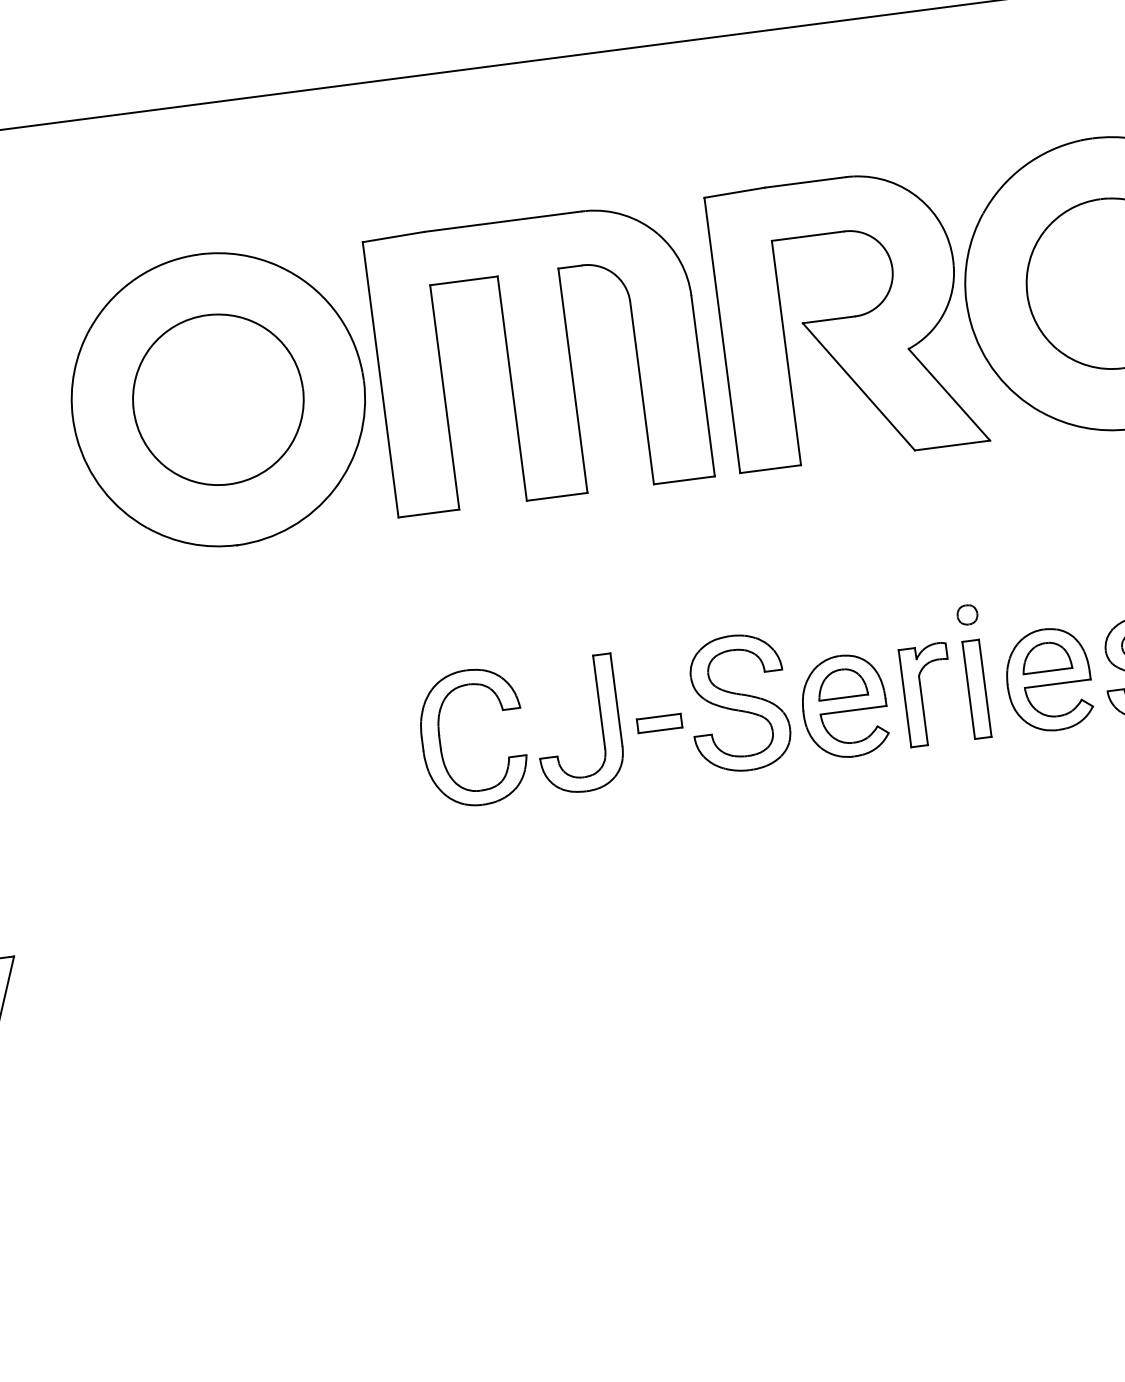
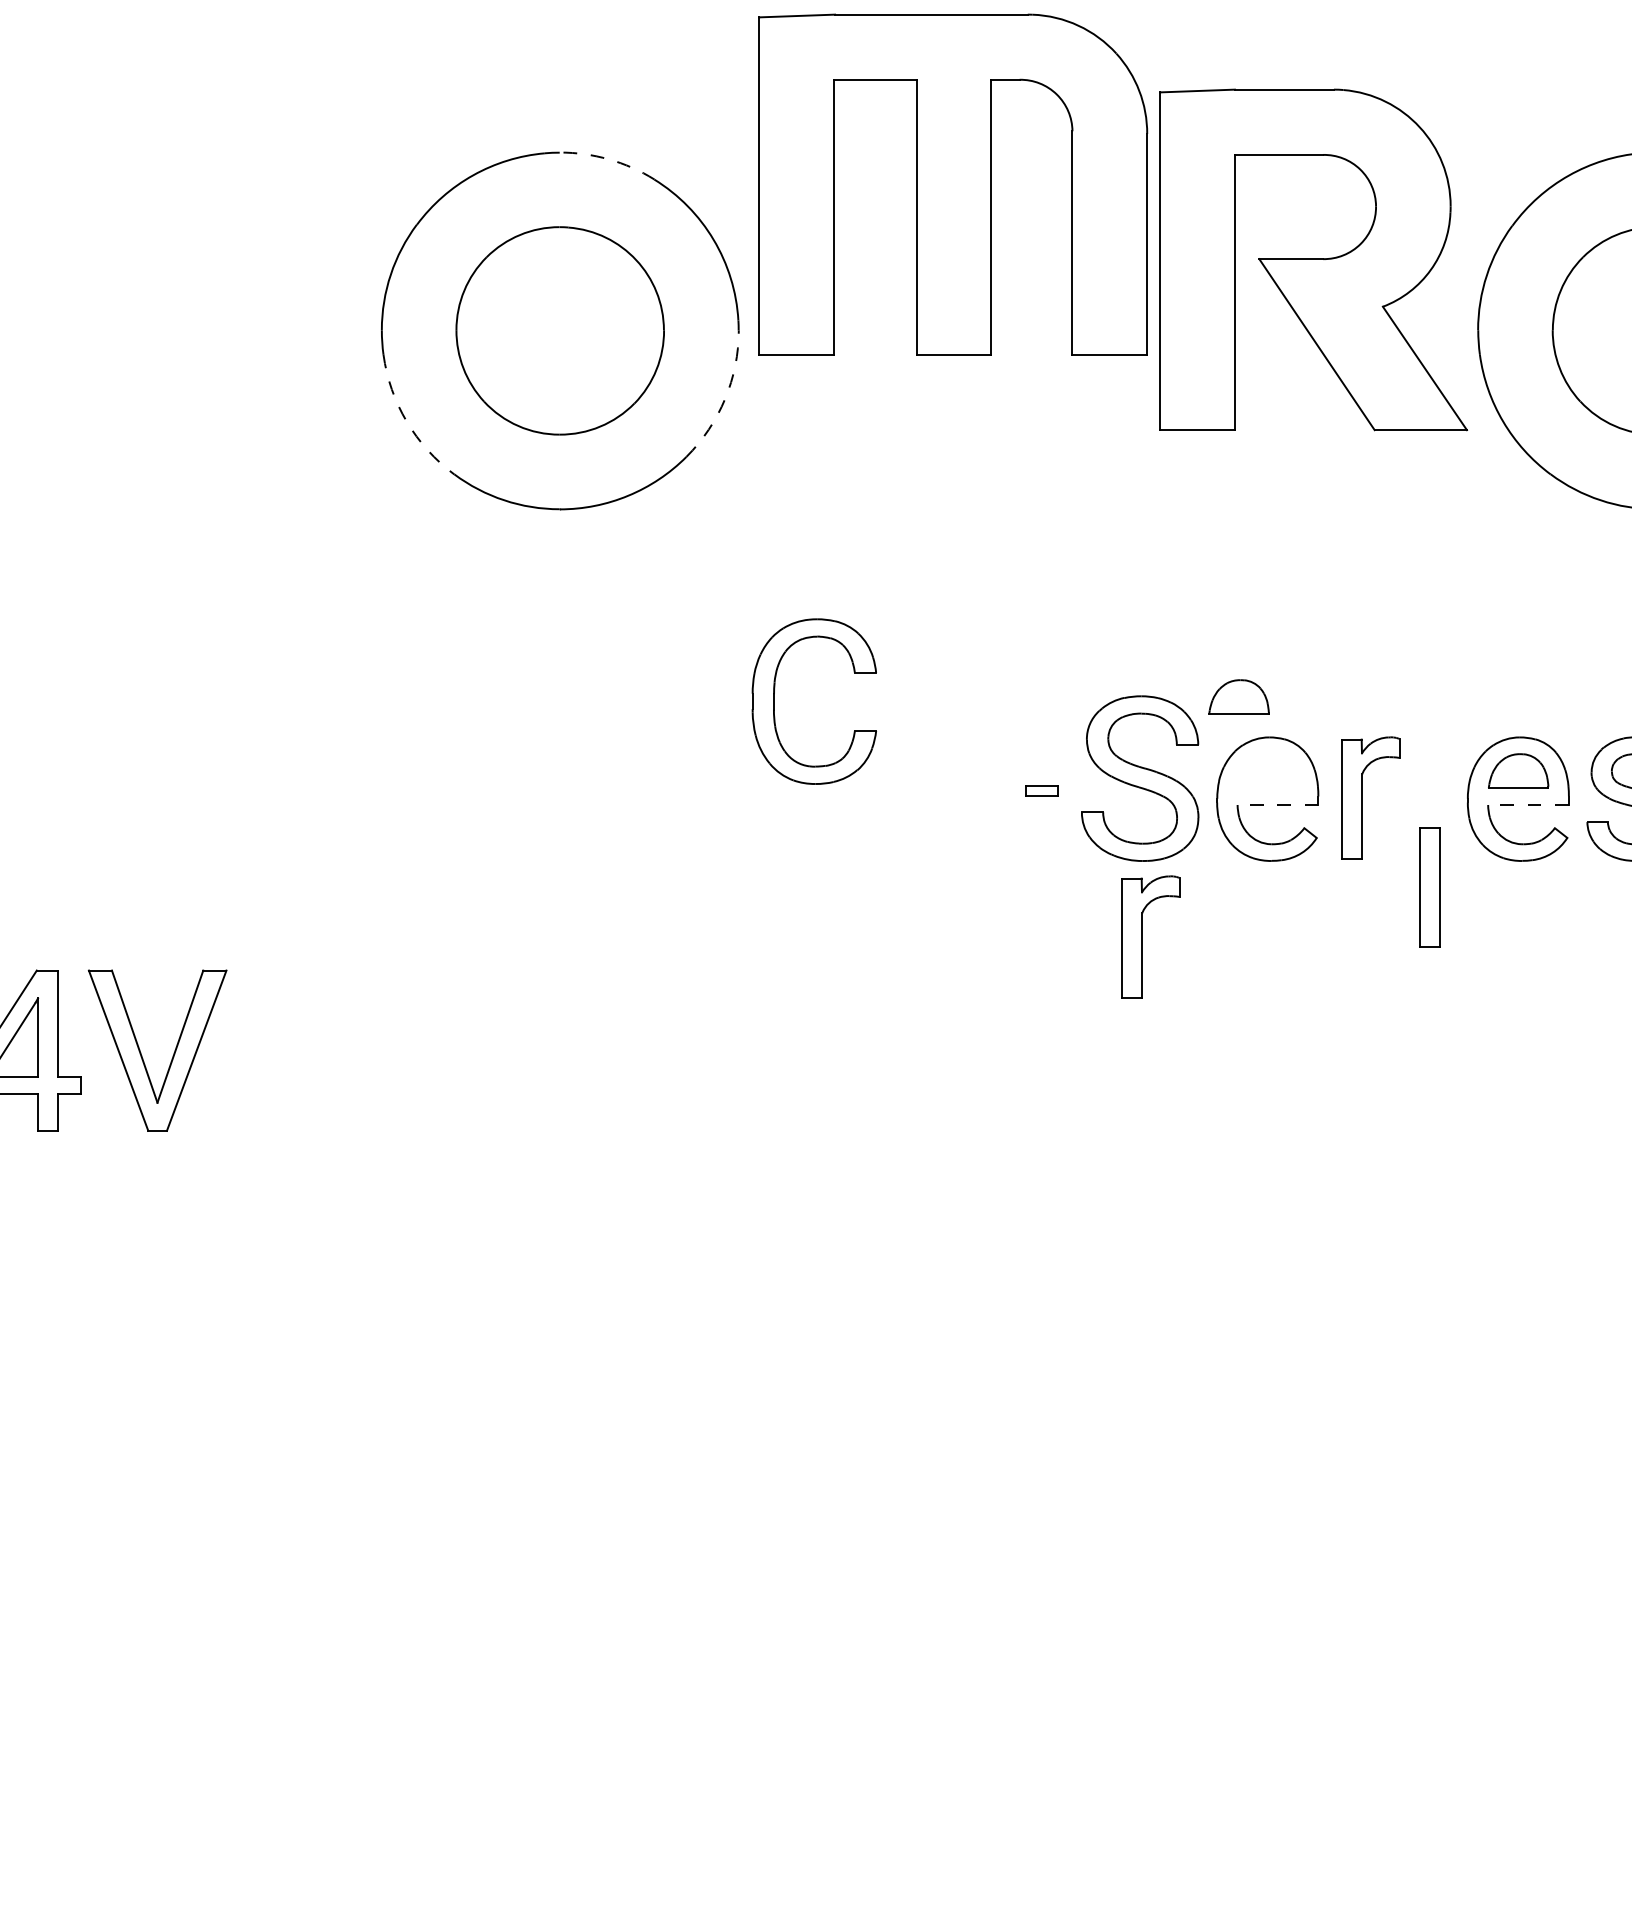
arc: (239, 254) -> (608, 159), solid -> dashed
part: (846, 317) -> (1313, 259), moved
part: (538, 357) -> (953, 184), moved
arc: (360, 437) -> (725, 398), solid -> dashed
arc: (102, 489) -> (406, 421), solid -> dashed
part: (967, 614) -> (1430, 707), removed
part: (841, 683) -> (1238, 696), moved
line: (1057, 684) -> (1528, 805), solid -> dashed
part: (976, 689) -> (1429, 887), moved
line: (853, 710) -> (1277, 805), solid -> dashed
part: (601, 721) -> (971, 779), removed
part: (659, 723) -> (1041, 790), size x0.6
part: (440, 741) -> (774, 701), moved
part: (757, 831) -> (1142, 936), added

